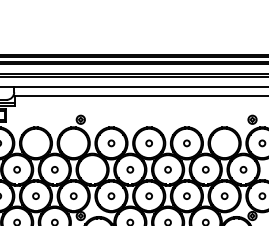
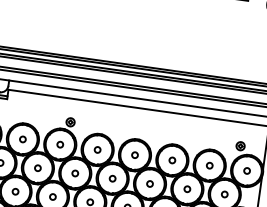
circle: (35, 143) -> (22, 139), added
circle: (73, 143) -> (60, 144), added
circle: (224, 143) -> (209, 165), added
circle: (92, 169) -> (75, 173), added

